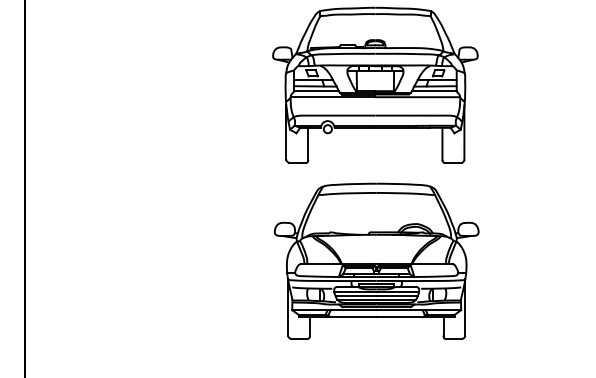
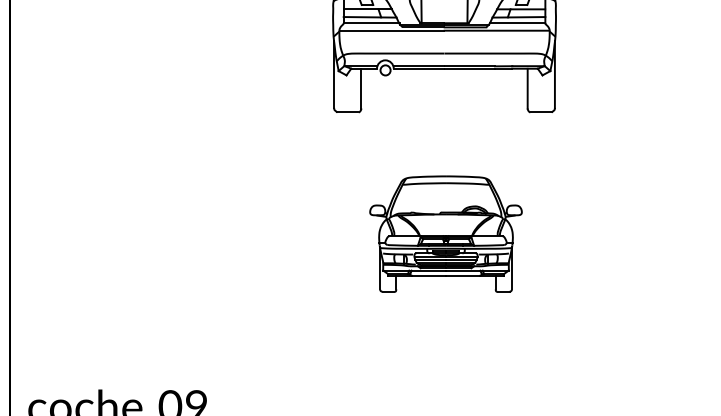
part: (376, 260) -> (445, 233), size x0.6

